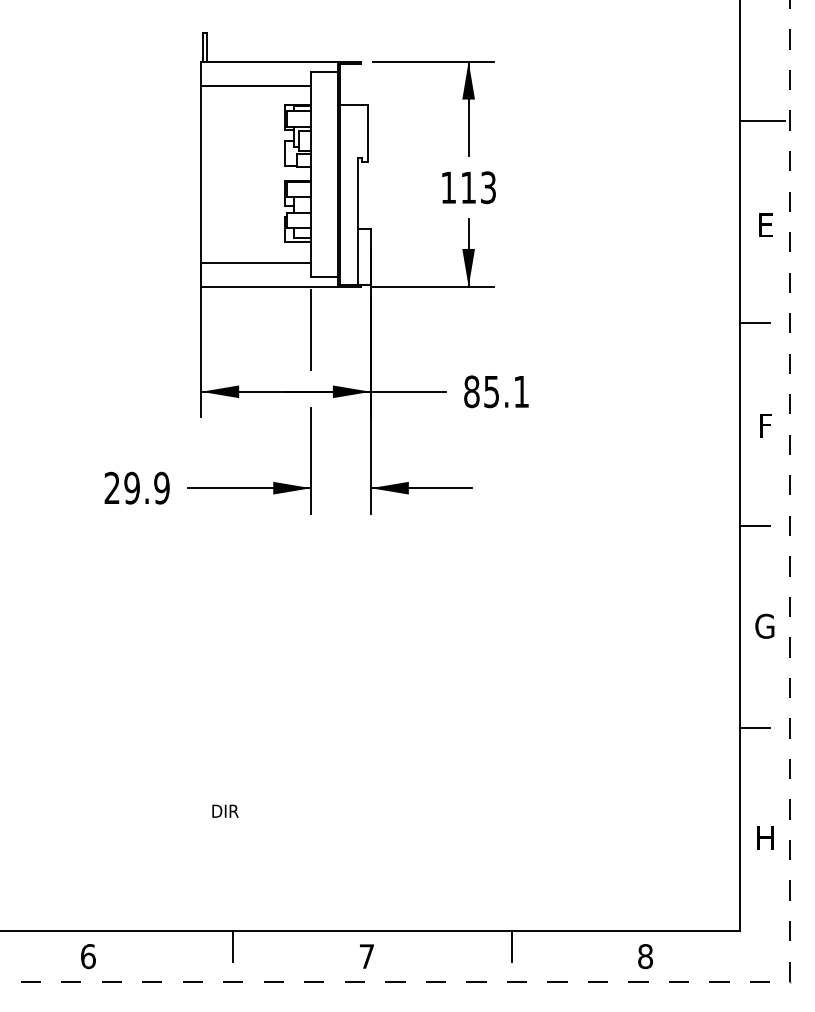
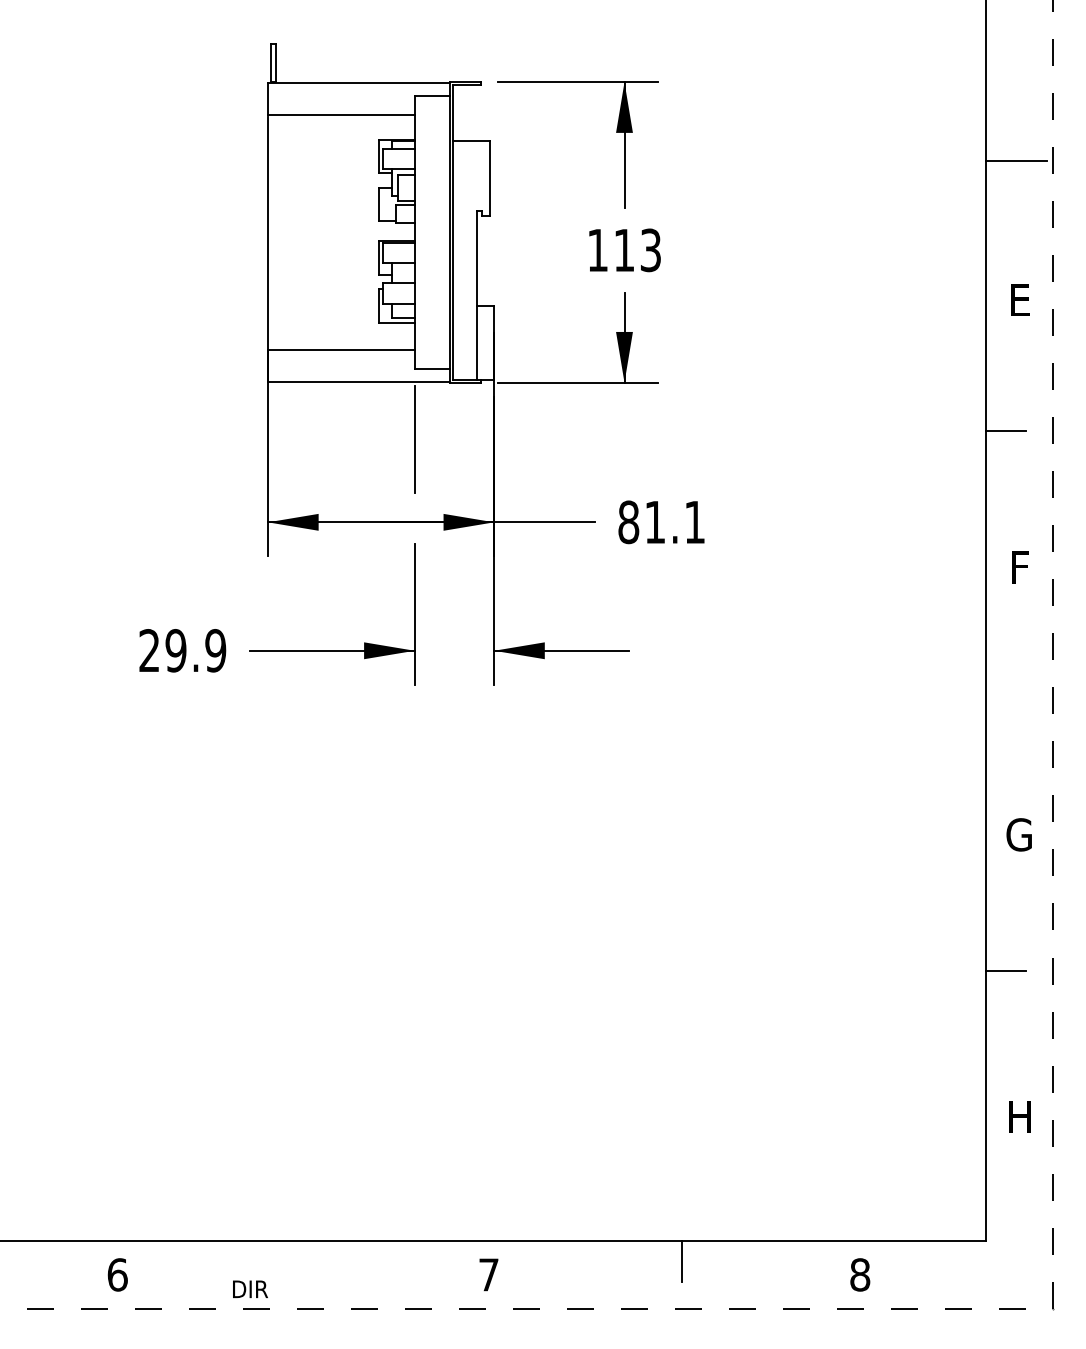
text: (491, 391) -> (654, 522), 85.1 -> 81.1
line: (754, 525) -> (1005, 700), removed
text: (225, 810) -> (250, 1288), moved
line: (233, 946) -> (310, 1261), removed

